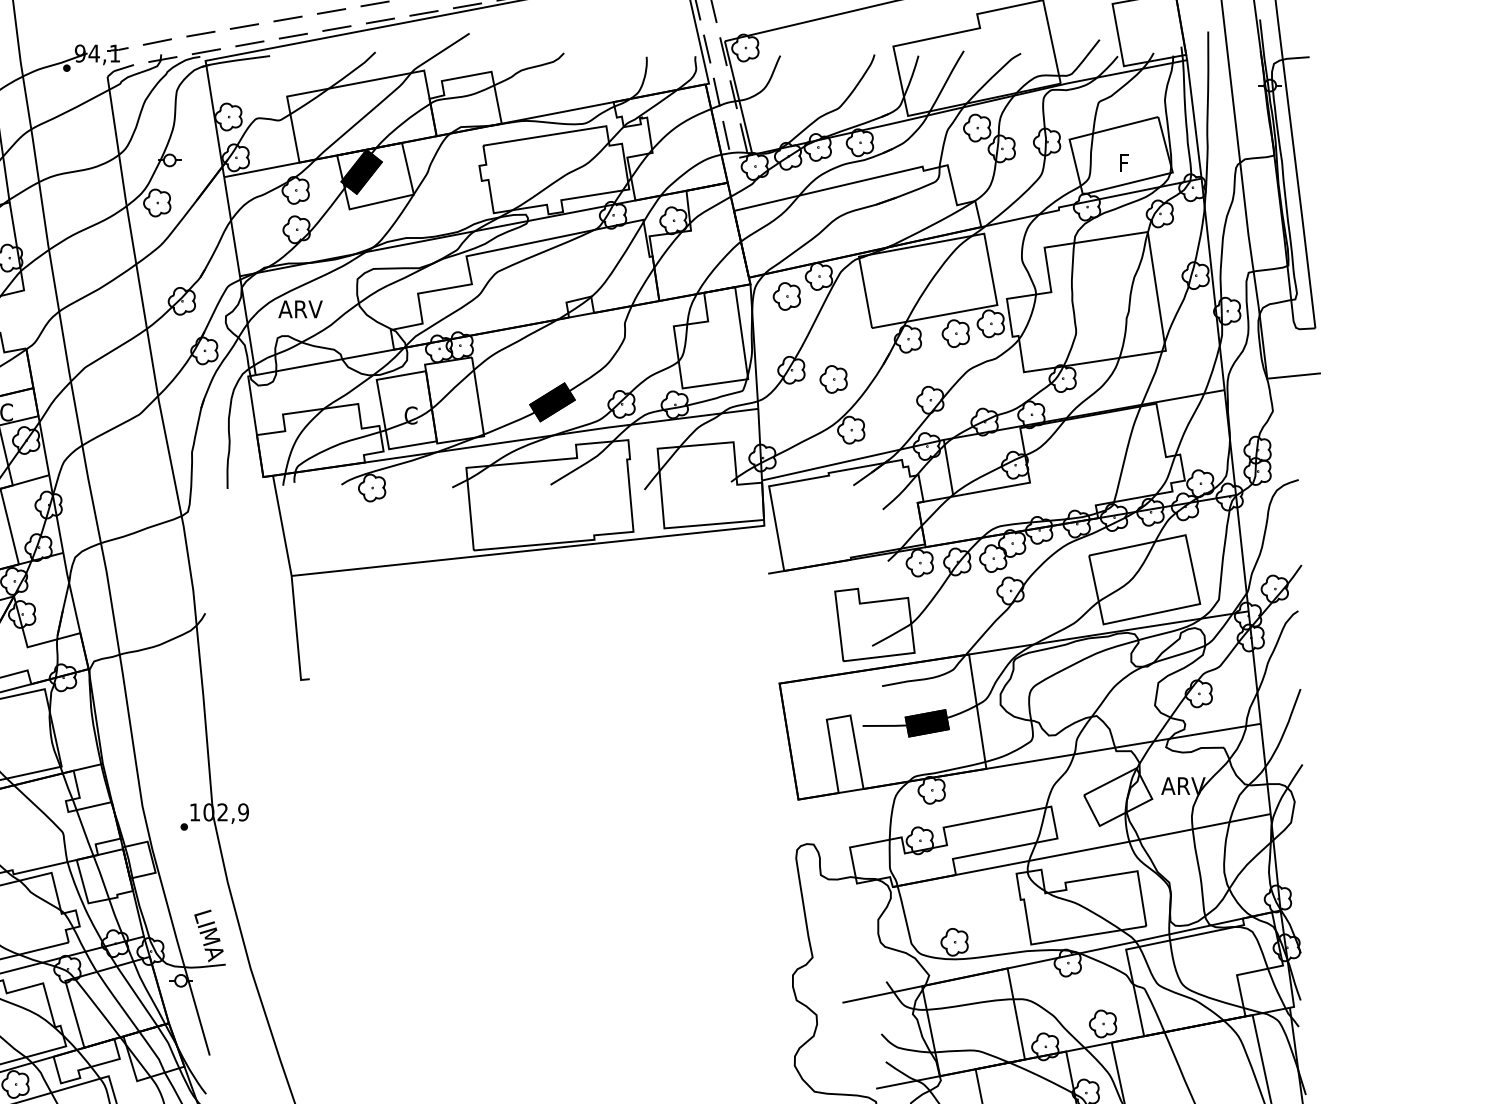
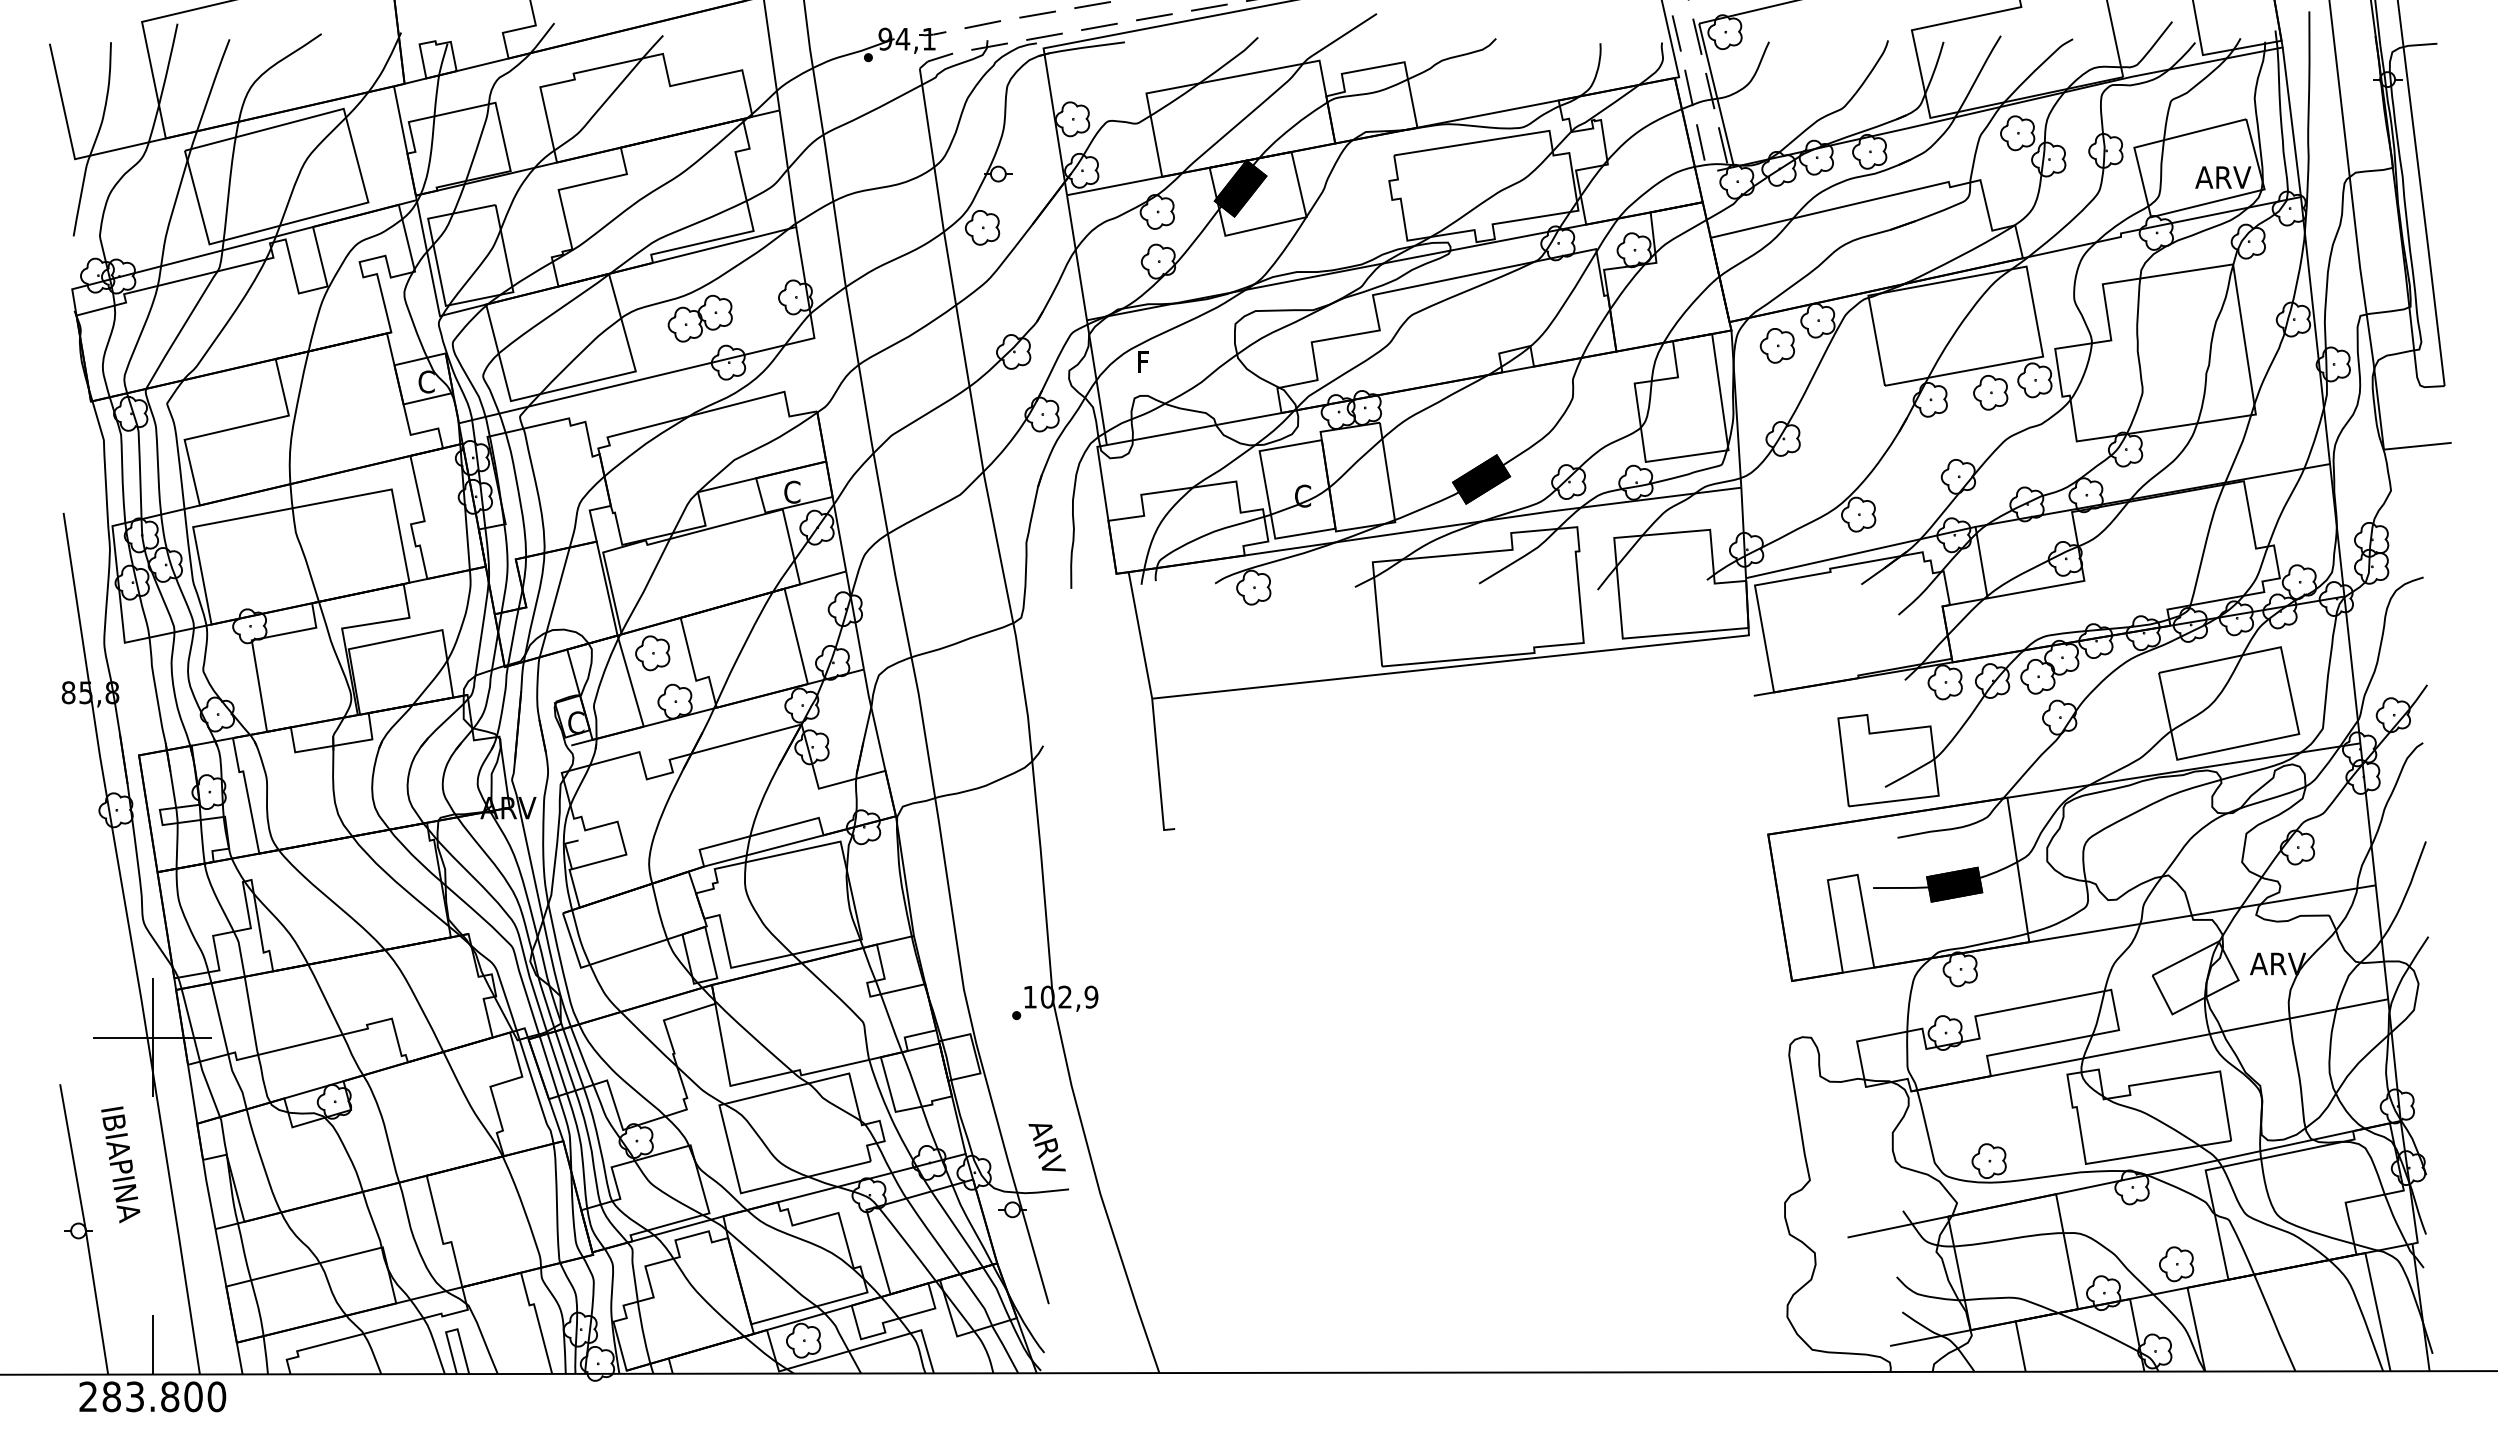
text: (1140, 163) -> (2223, 177), F -> ARV
text: (300, 309) -> (1163, 362), ARV -> F
part: (833, 379) -> (1836, 450), removed
text: (208, 936) -> (1047, 1153), LIMA -> ARV

